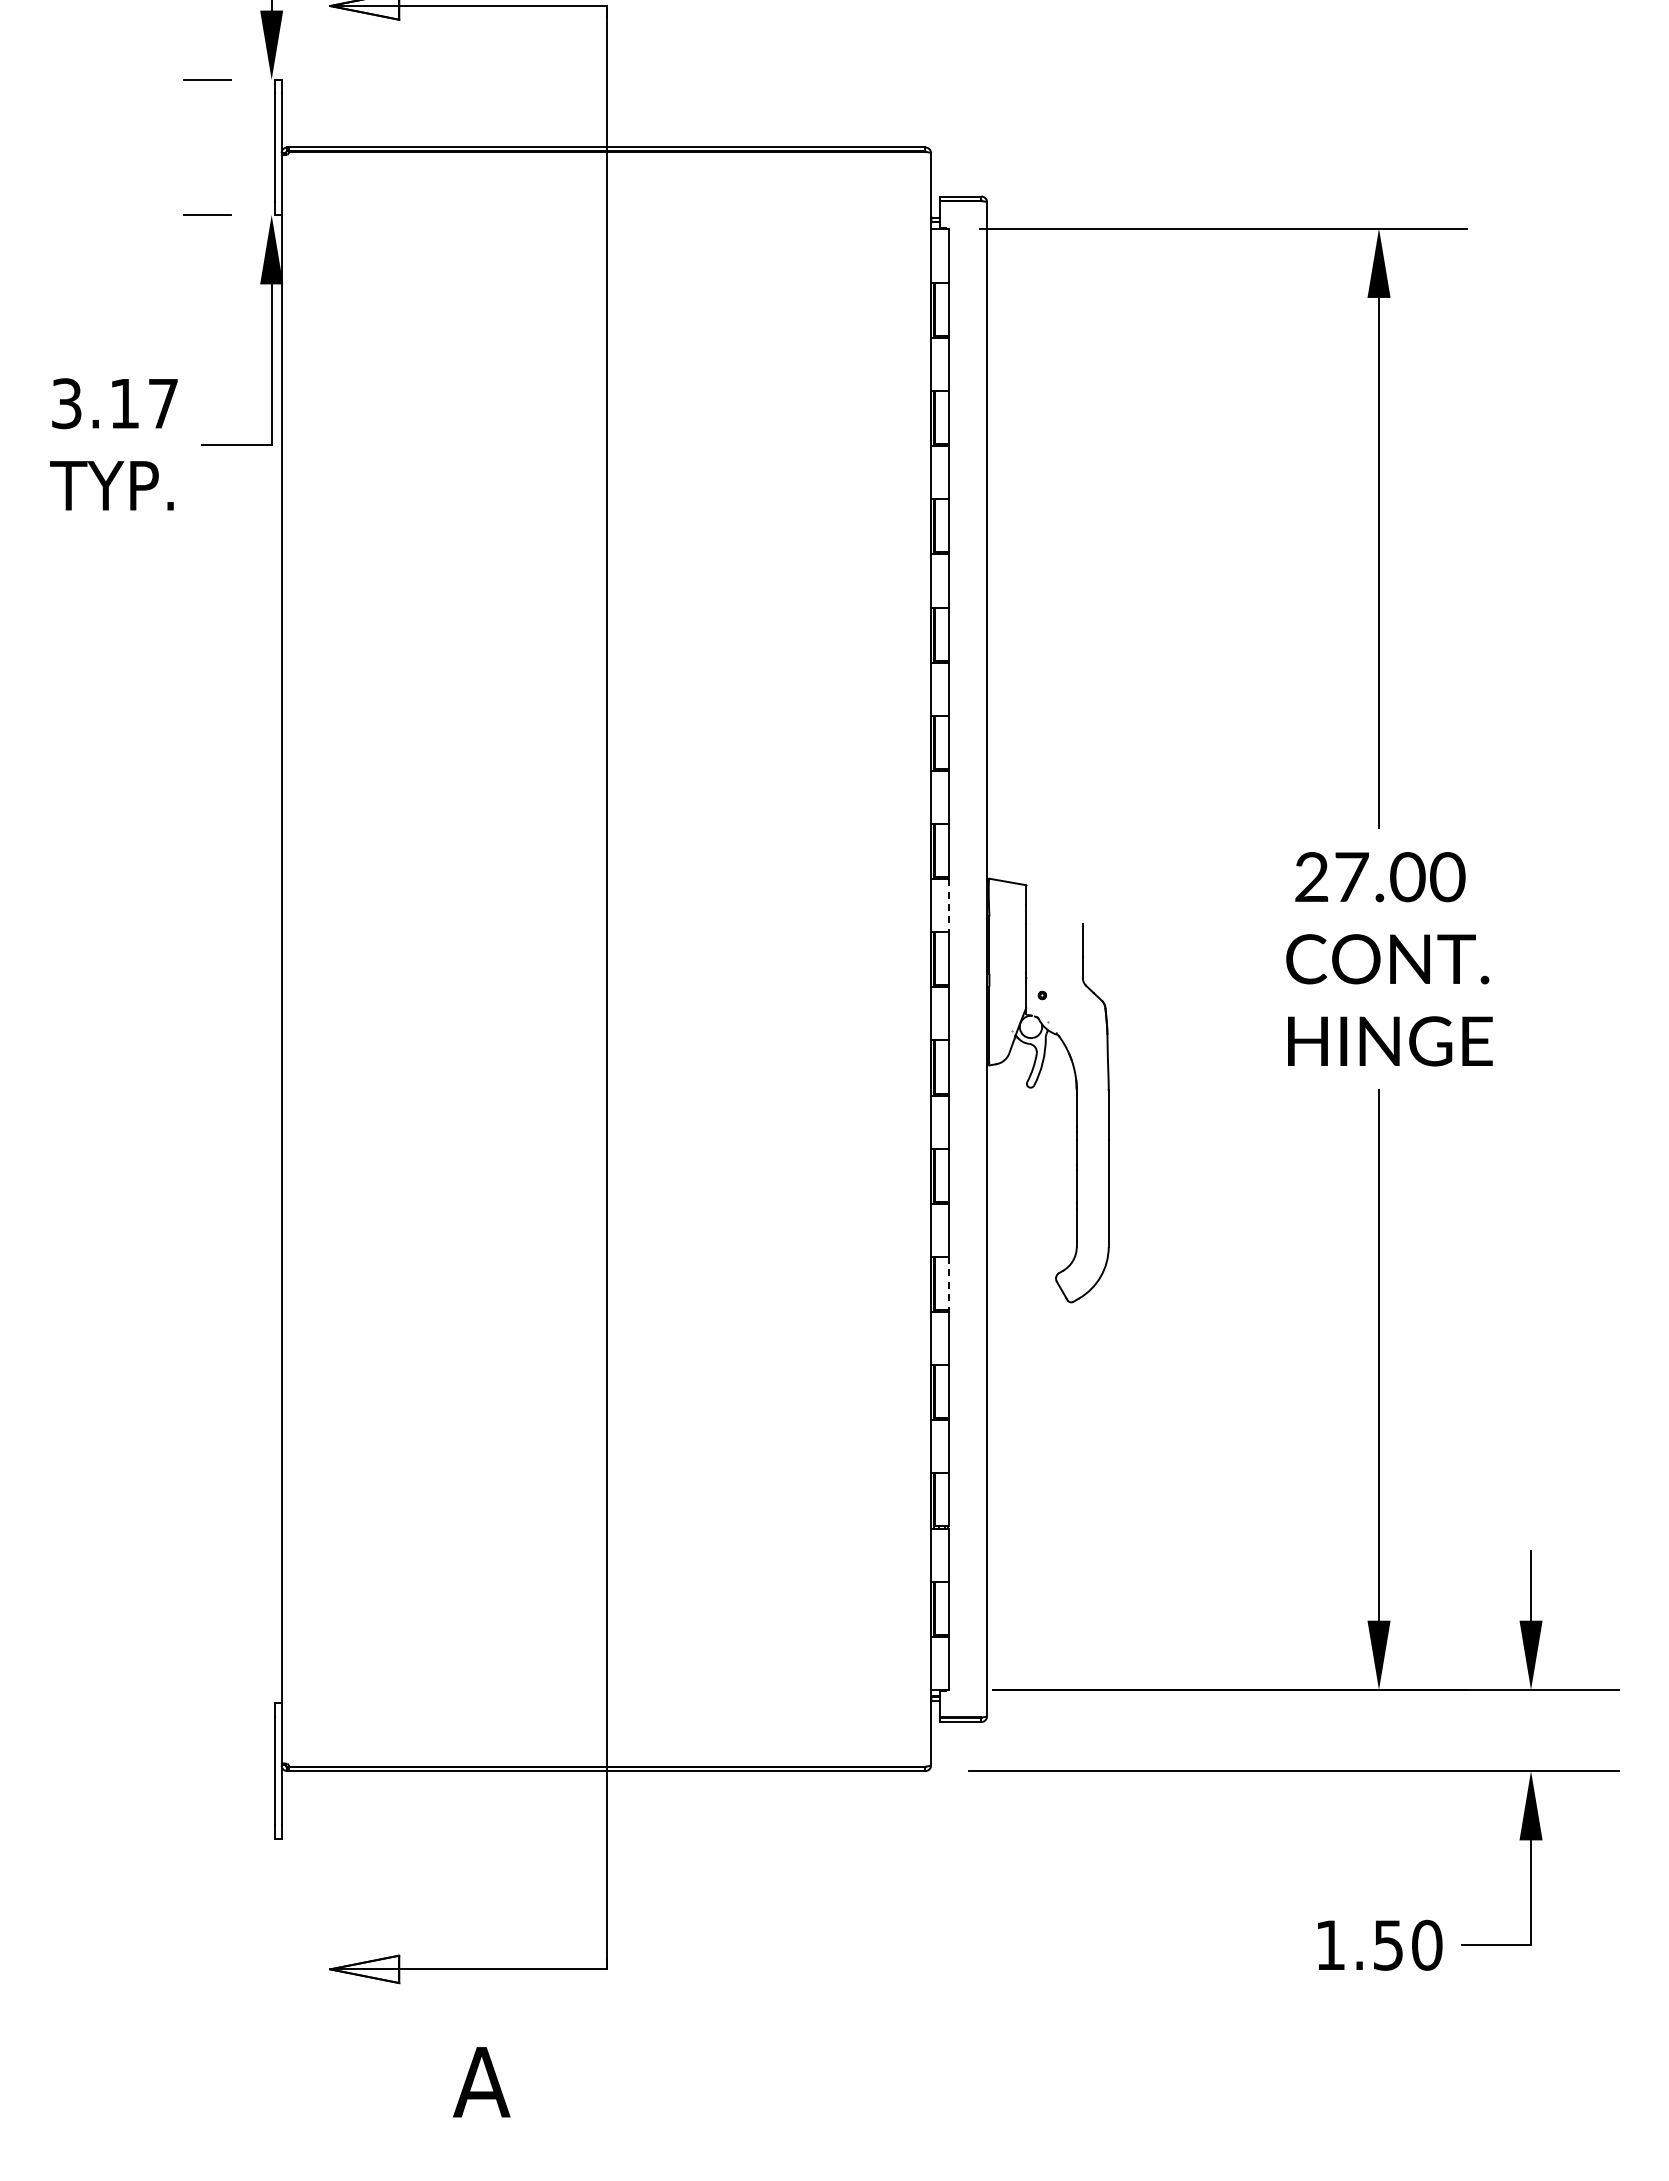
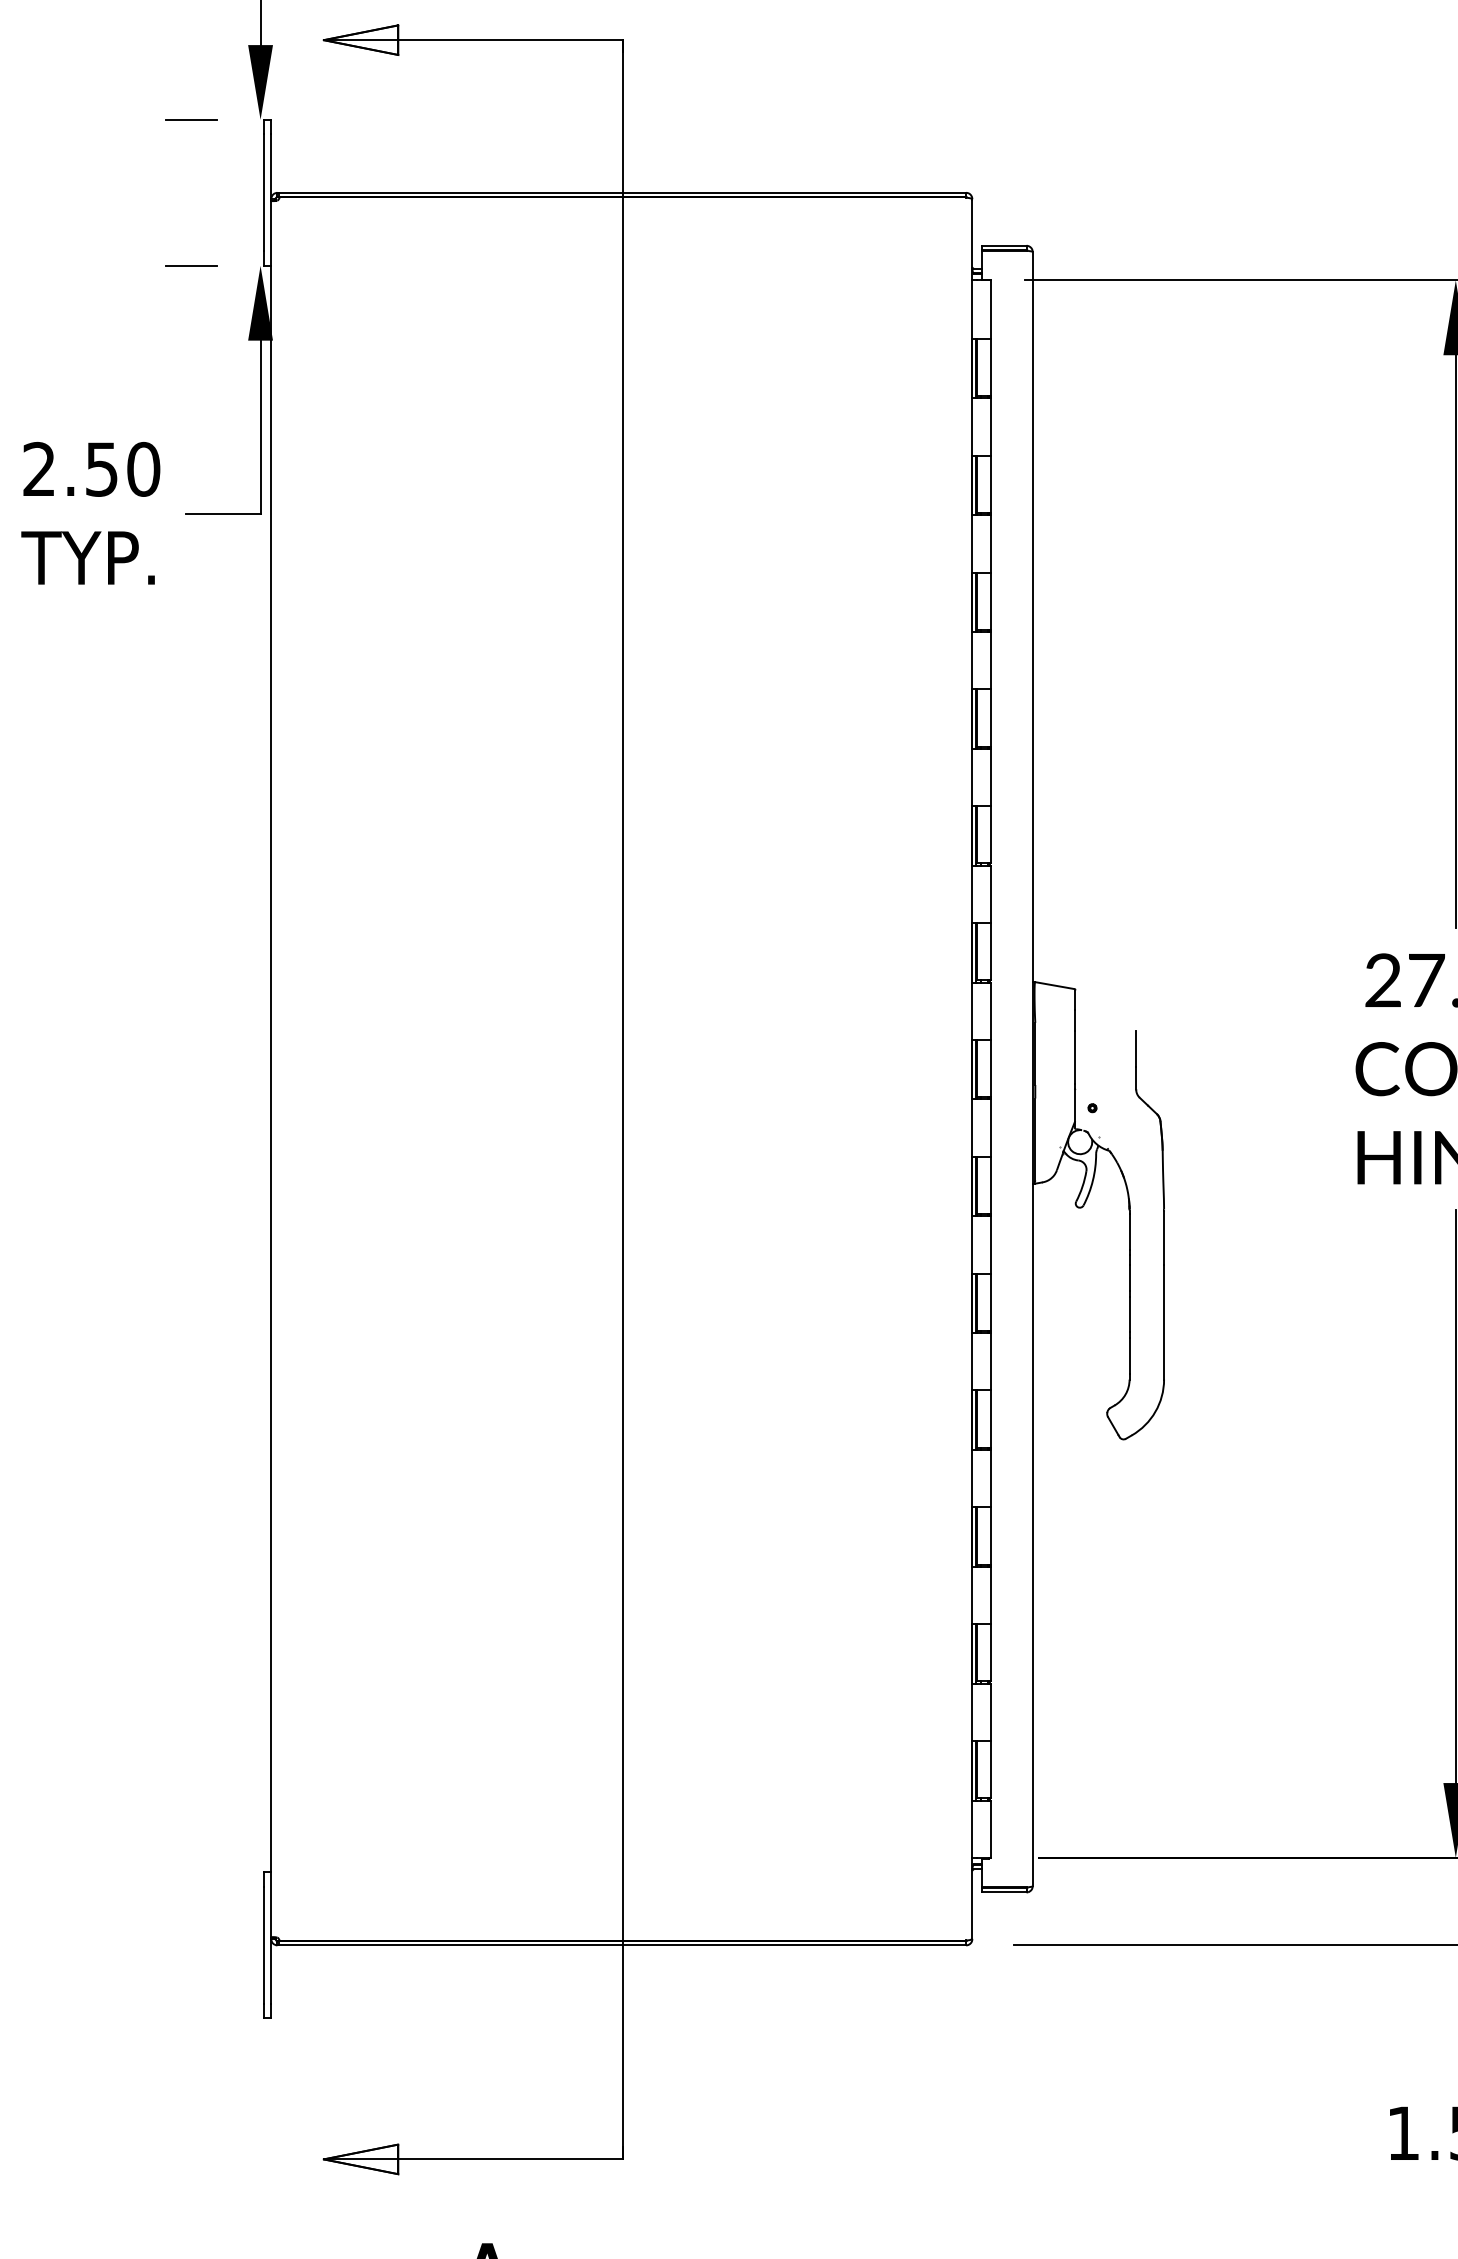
text: (115, 403) -> (91, 469), 3.17 -> 2.50
line: (948, 905) -> (991, 1011), dashed -> solid
line: (948, 1283) -> (991, 1419), dashed -> solid

